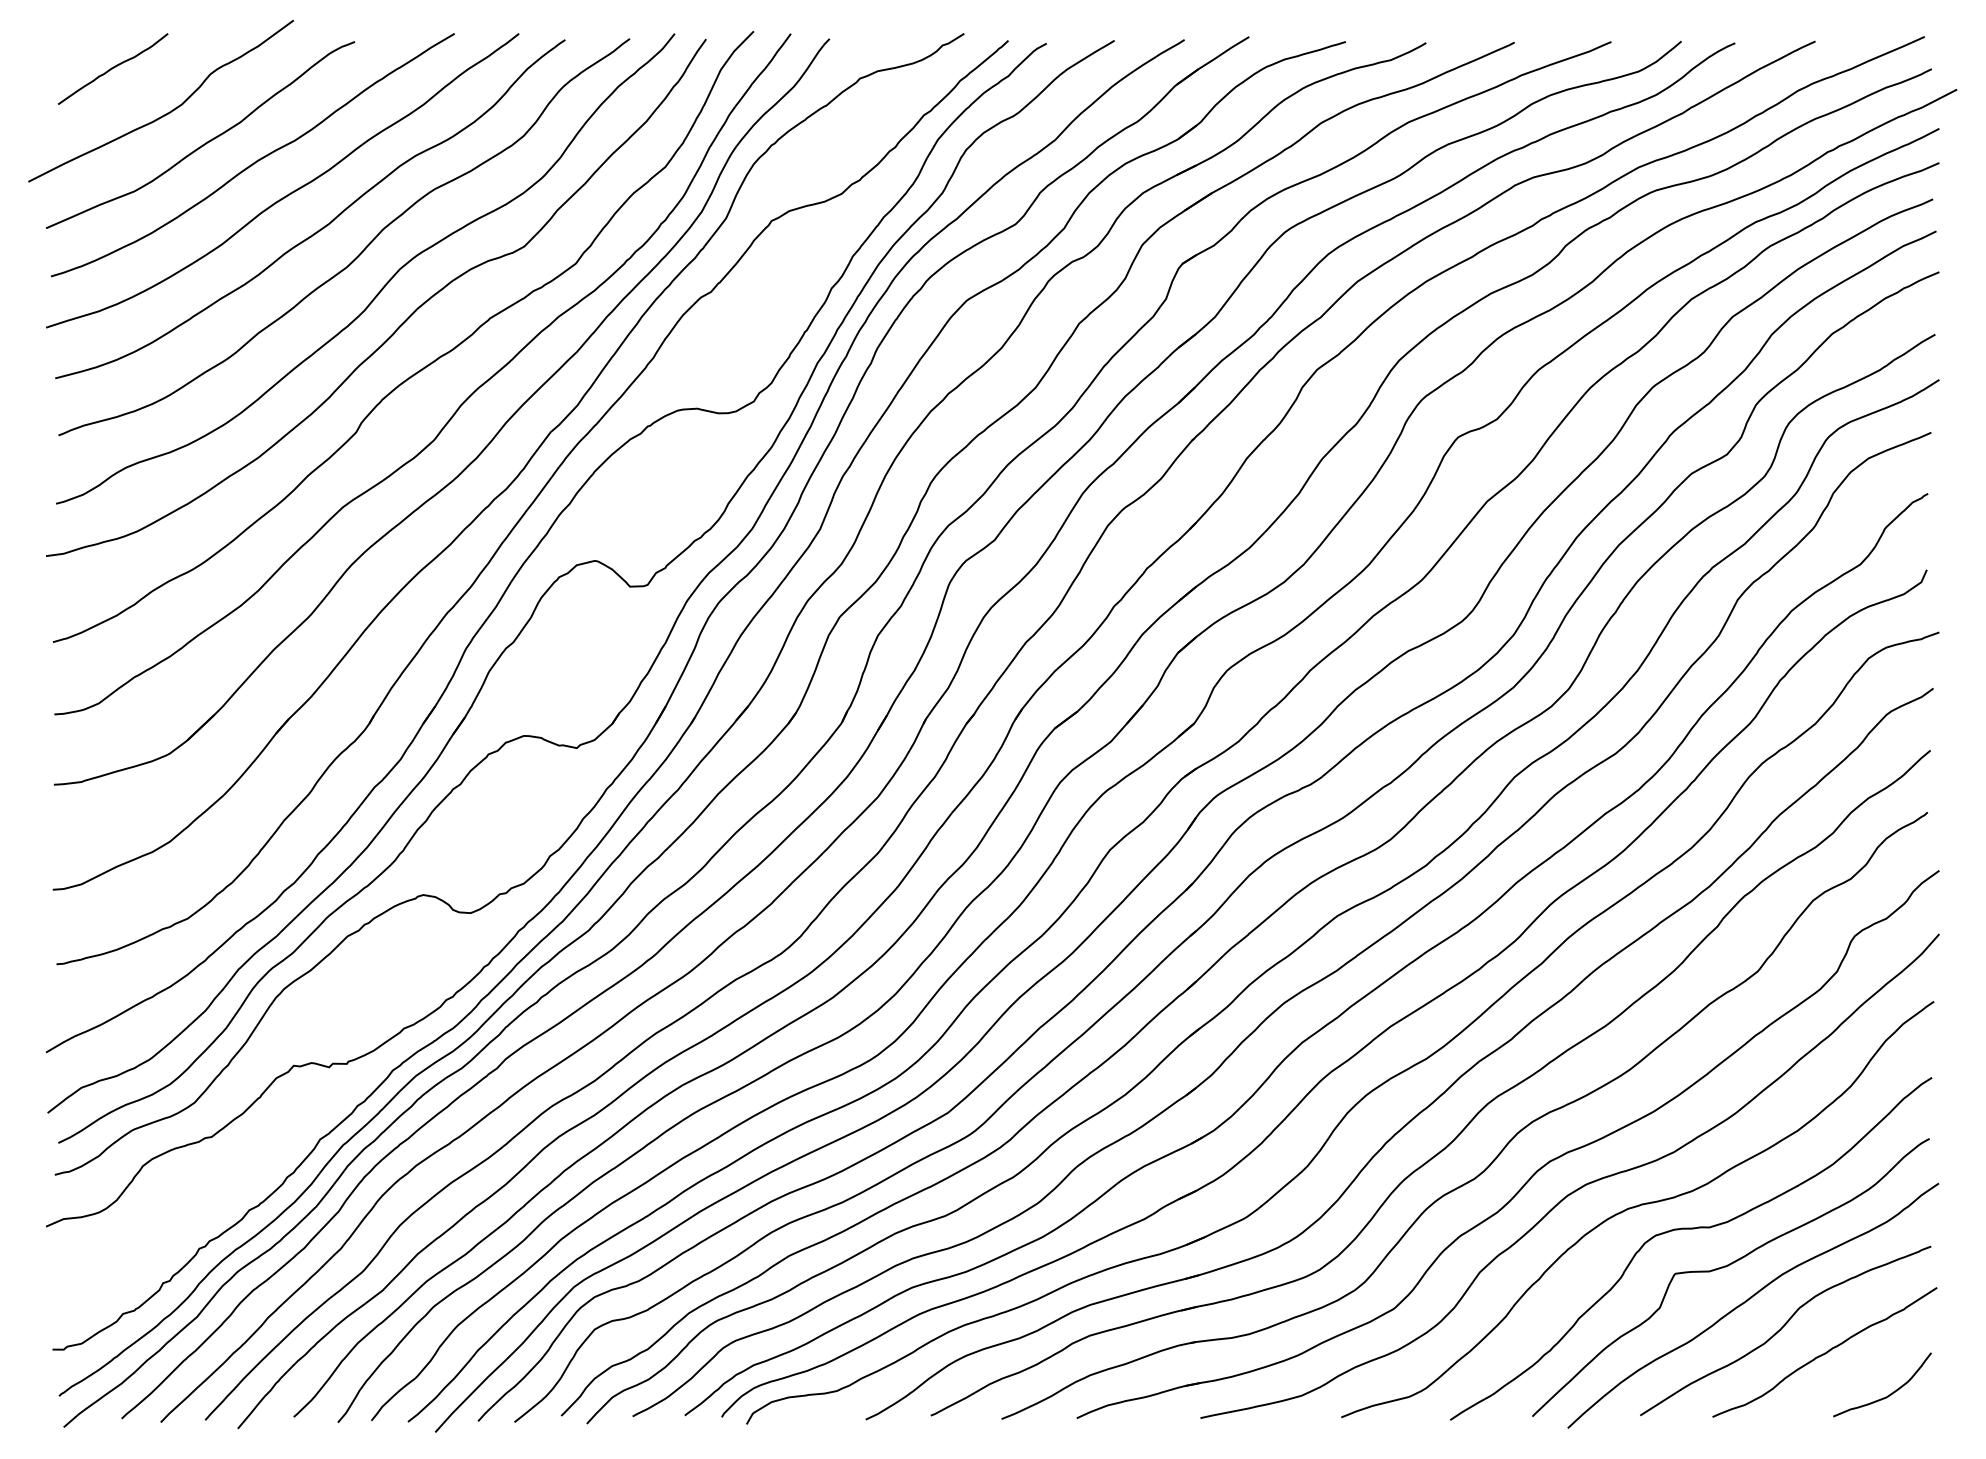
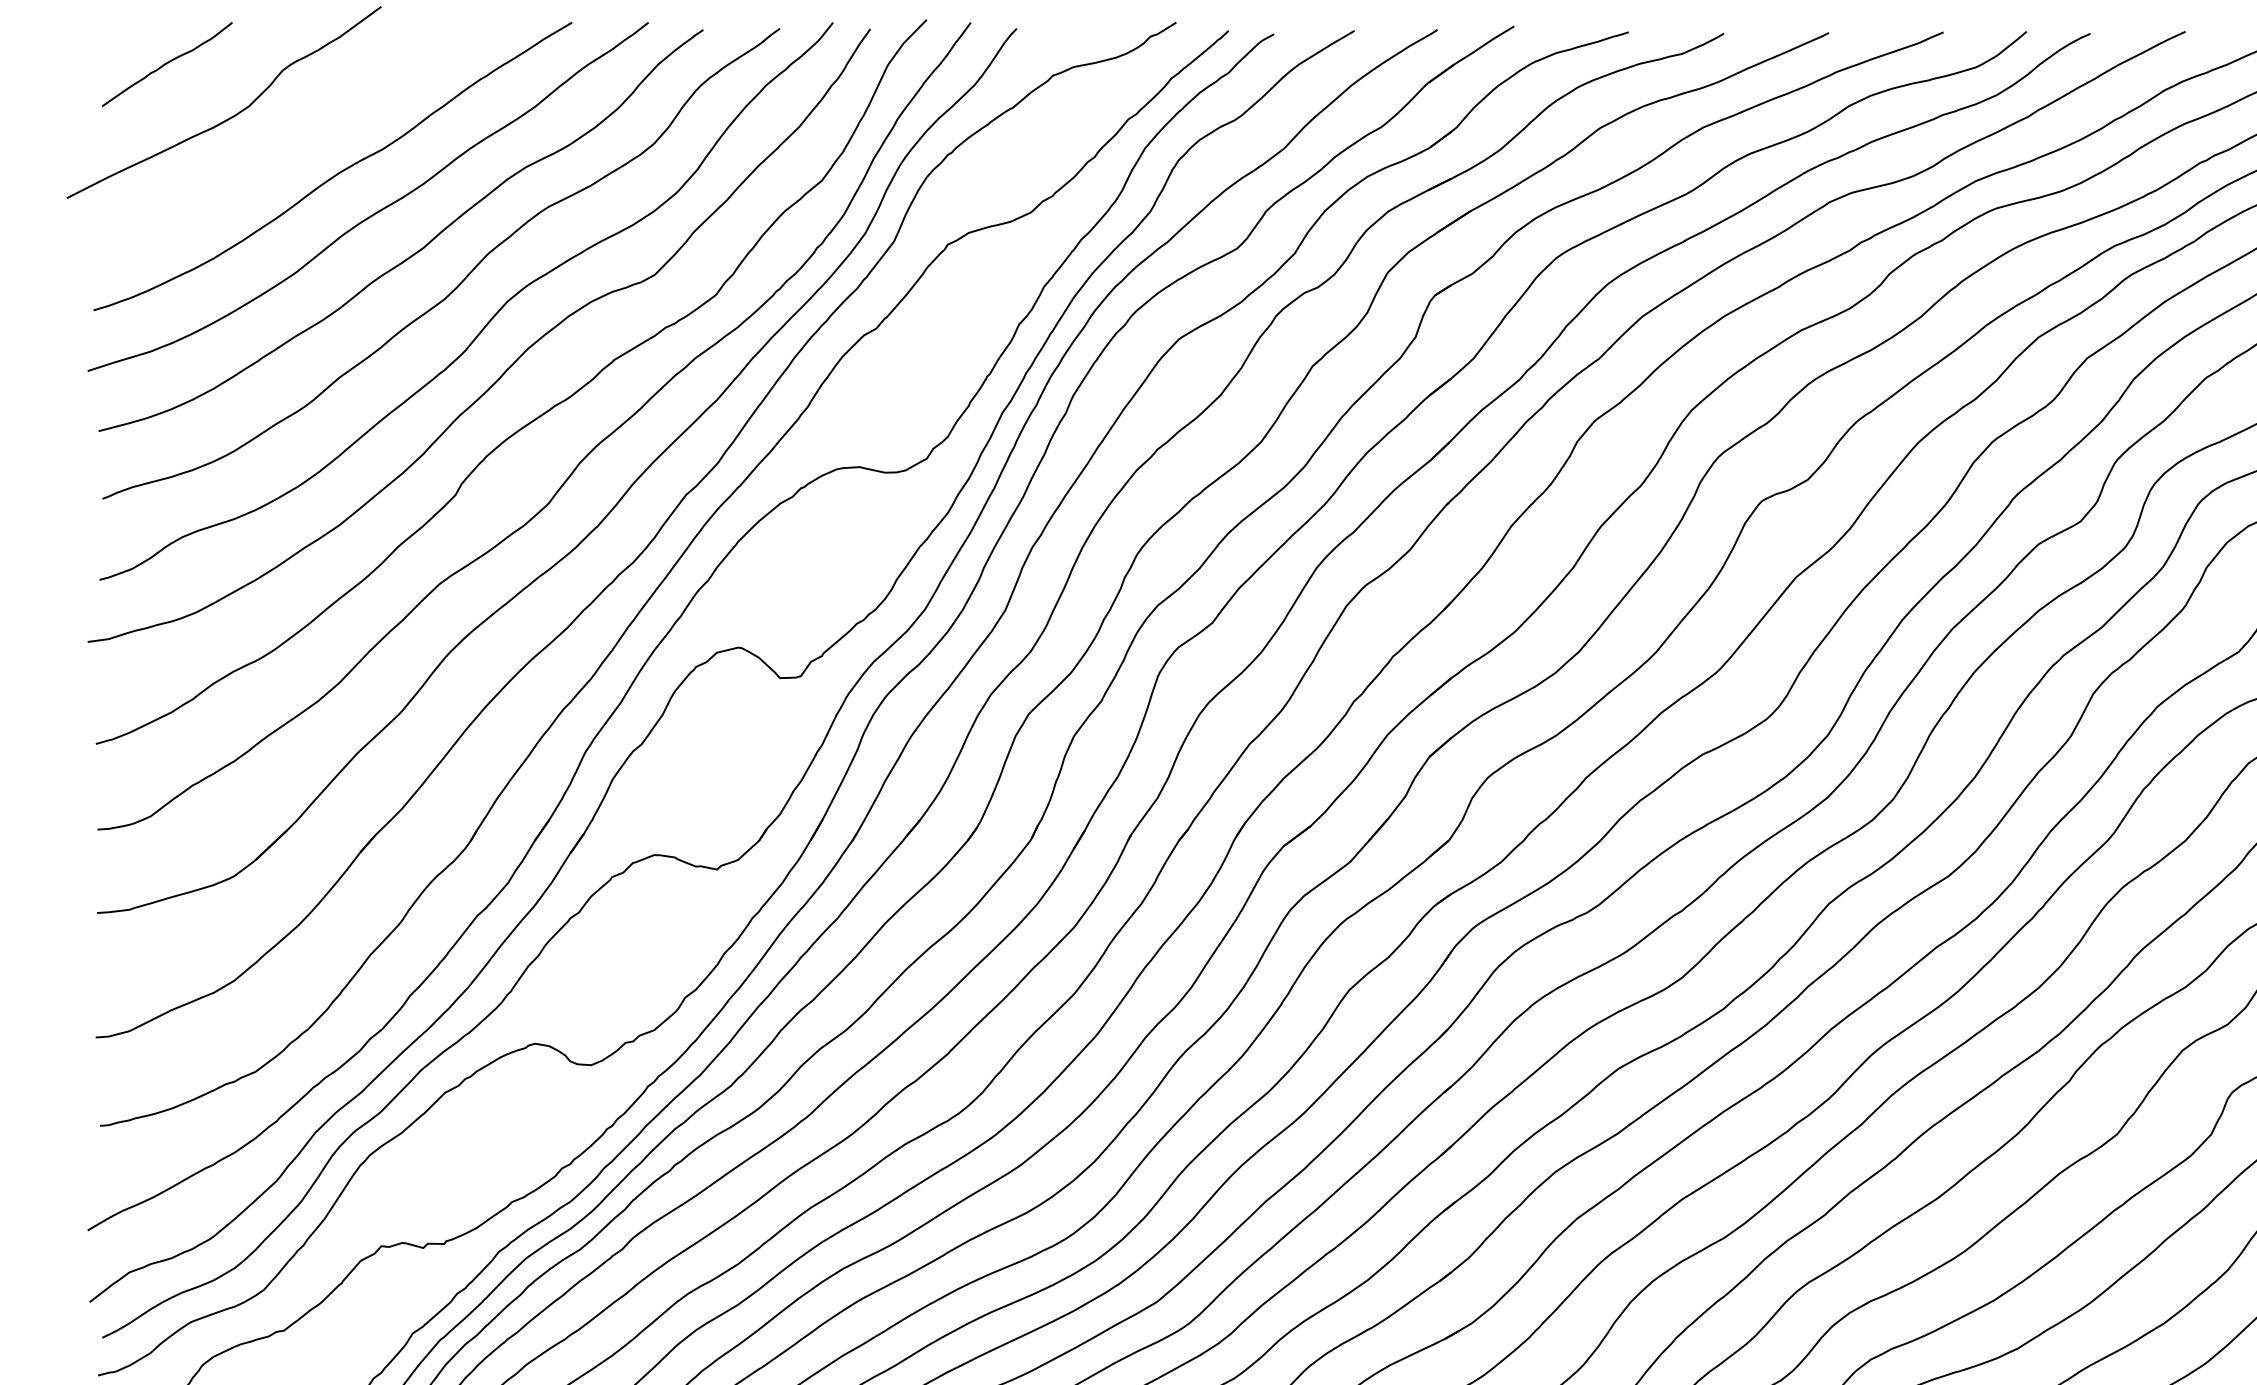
curve: (205, 142) -> (276, 151), removed

